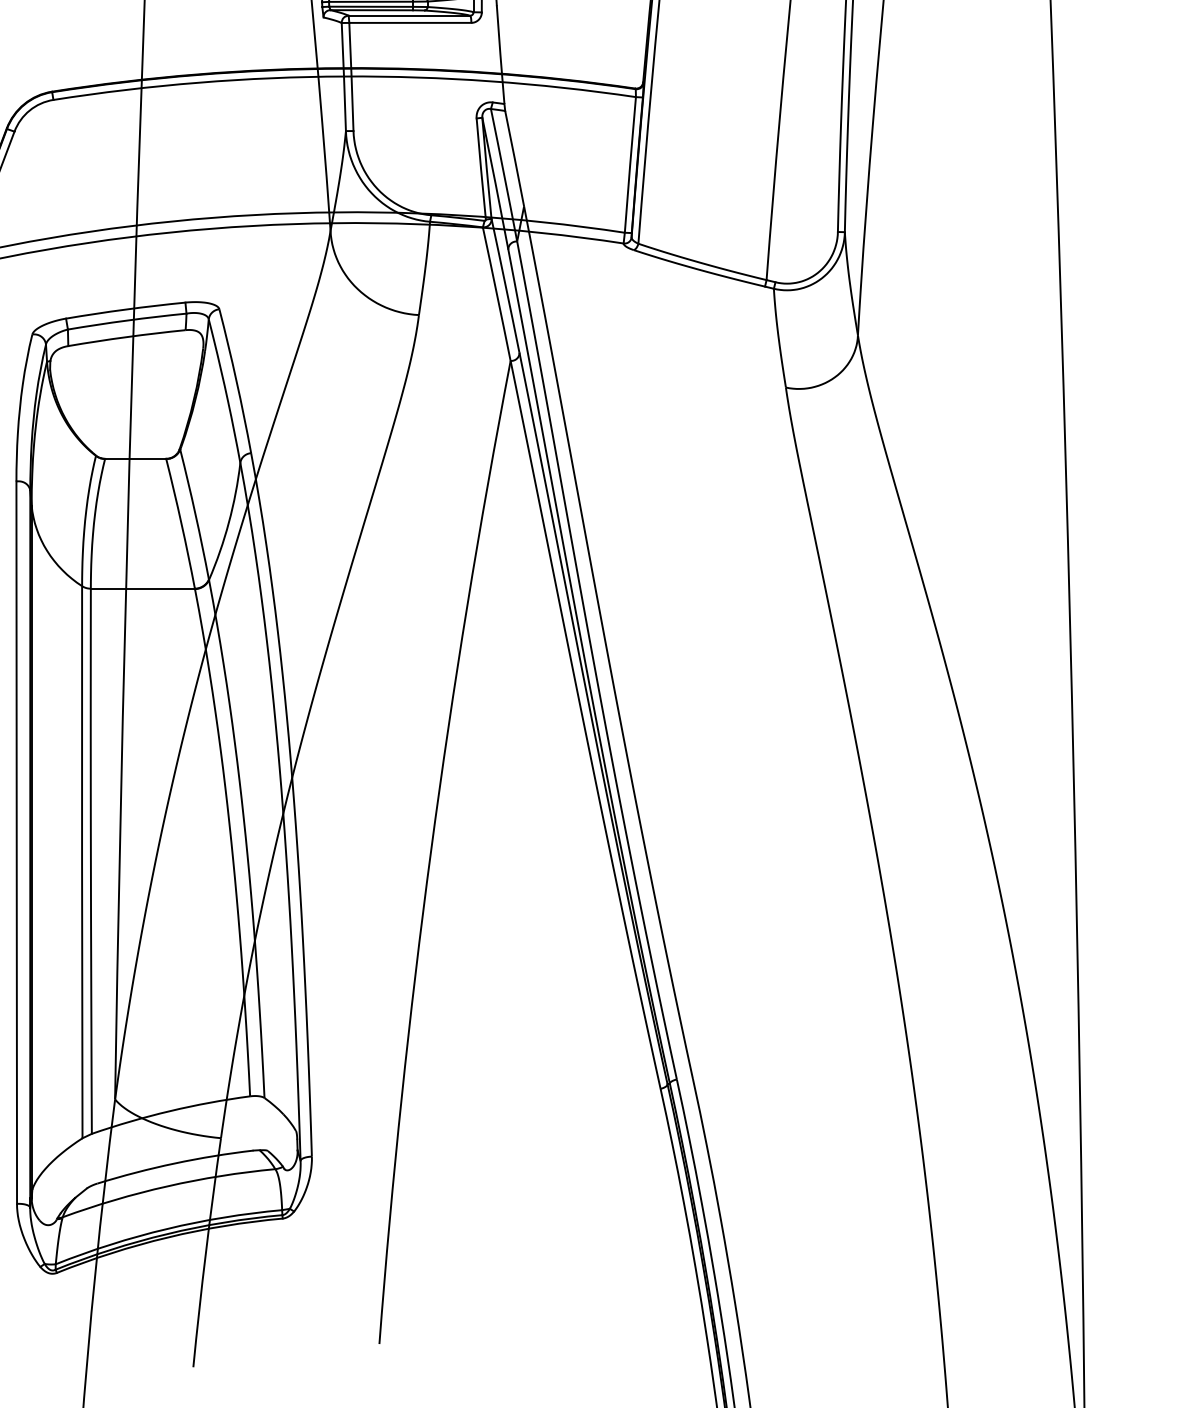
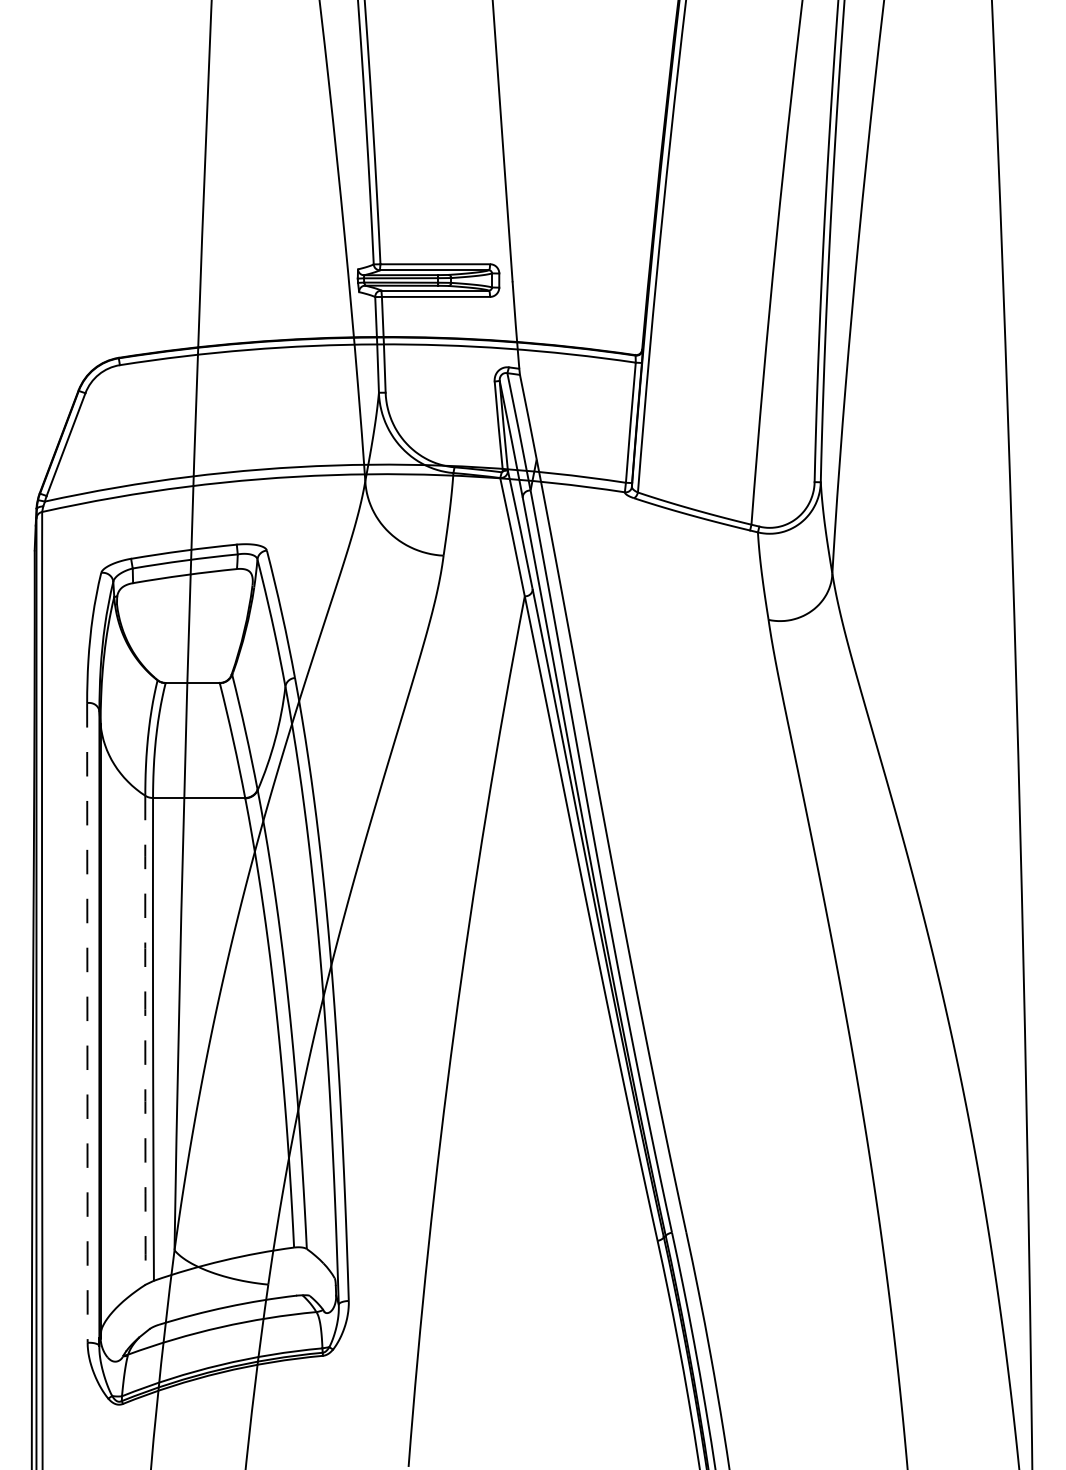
line: (16, 842) -> (87, 1022), solid -> dashed
arc: (82, 862) -> (145, 1040), solid -> dashed

